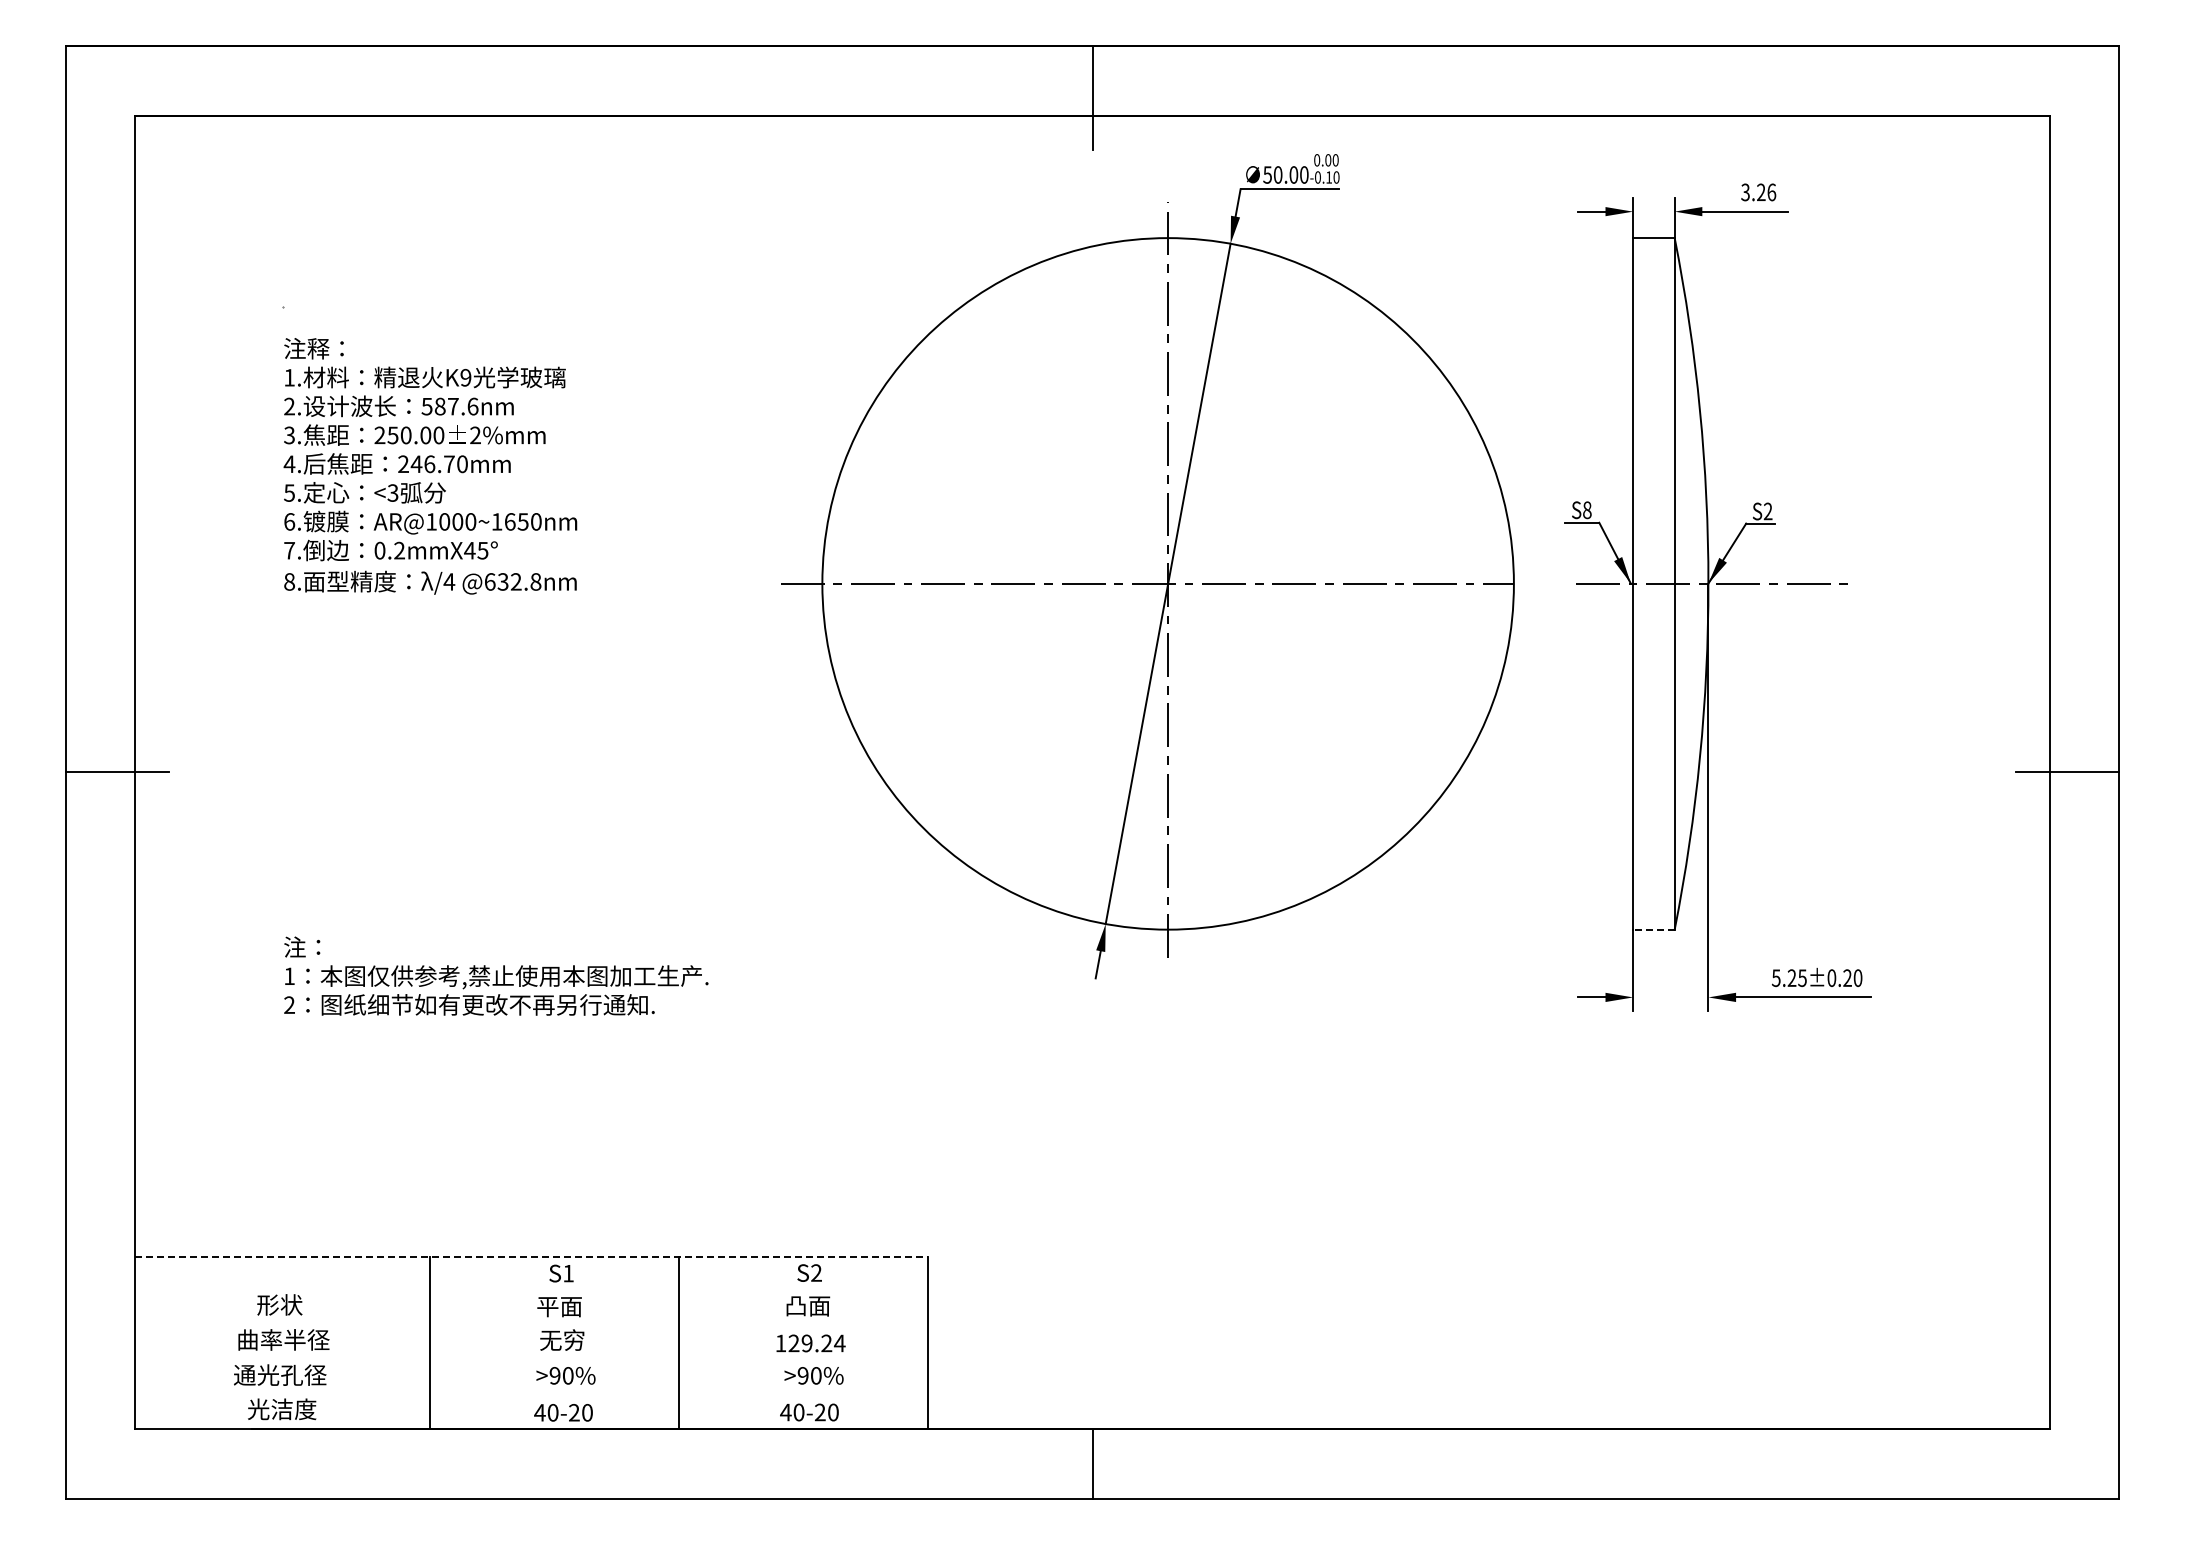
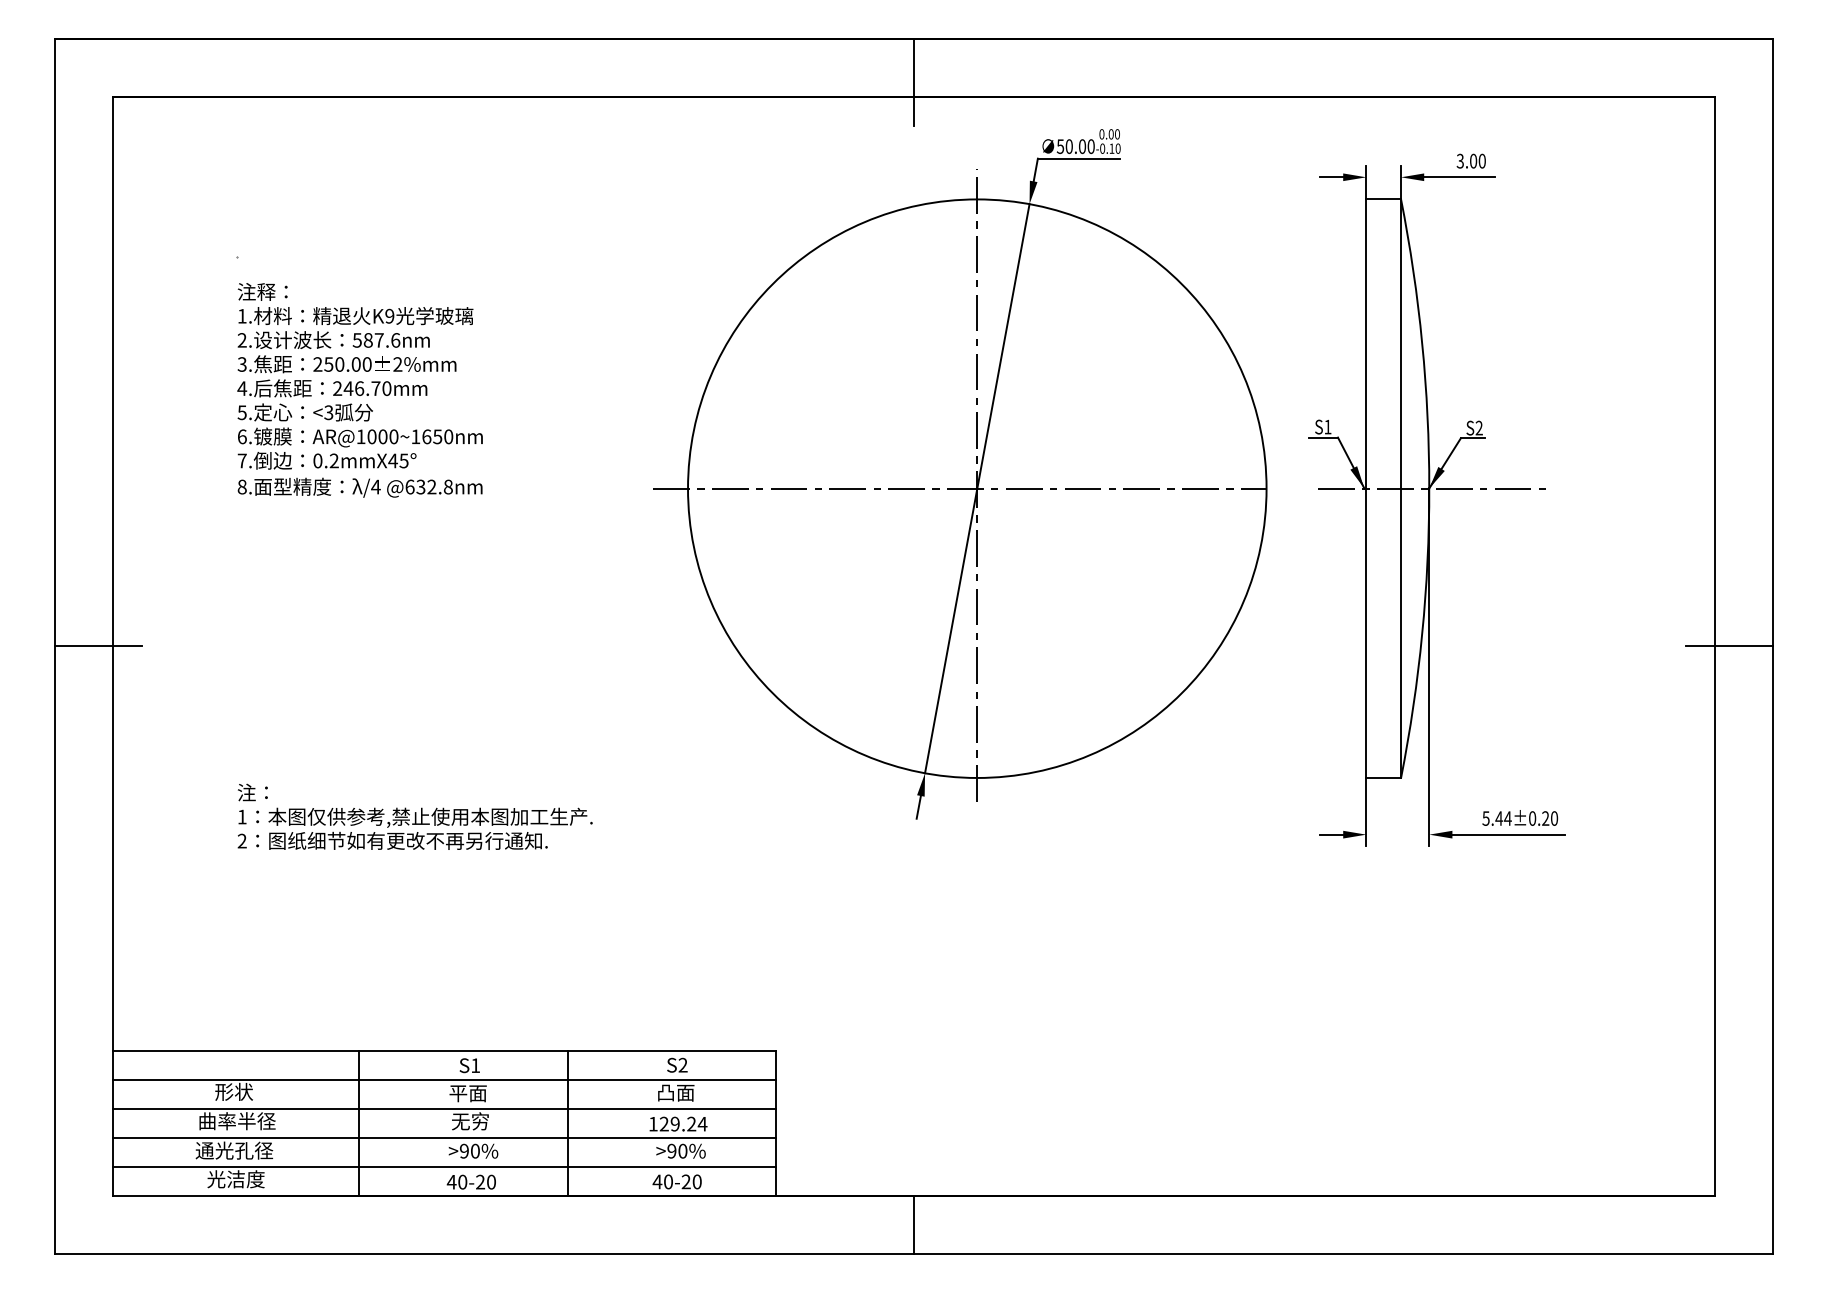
text: (1766, 192) -> (1477, 161), 3.26 -> 3.00
text: (1587, 510) -> (1328, 427), S8 -> S1
line: (1653, 929) -> (1383, 777), dashed -> solid
text: (1797, 978) -> (1503, 818), 5.25±0.20 -> 5.44±0.20
line: (531, 1256) -> (444, 1051), dashed -> solid
line: (530, 1291) -> (443, 1080), added
line: (530, 1325) -> (443, 1109), added
line: (530, 1360) -> (443, 1138), added
line: (530, 1394) -> (443, 1166), added

